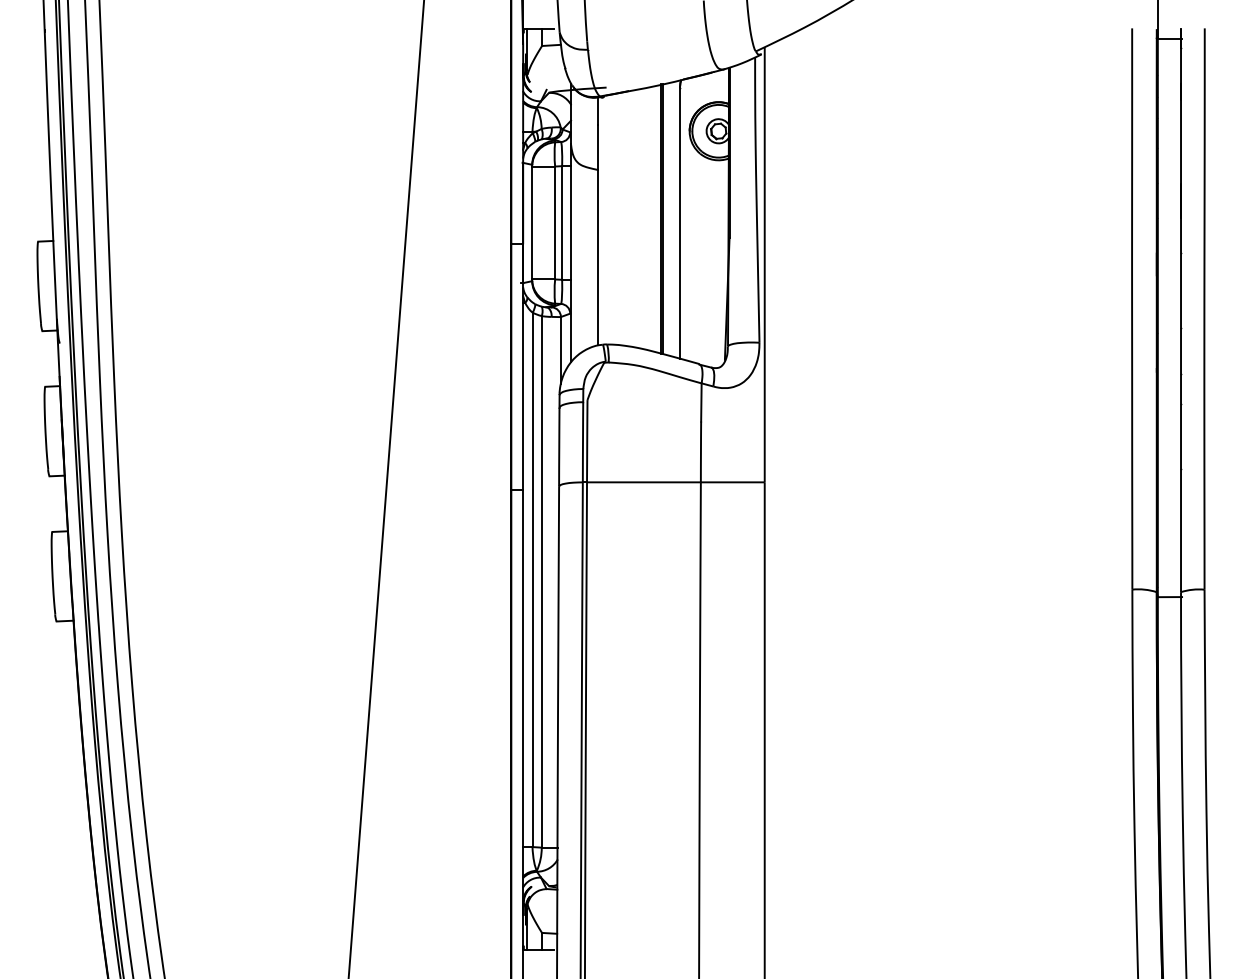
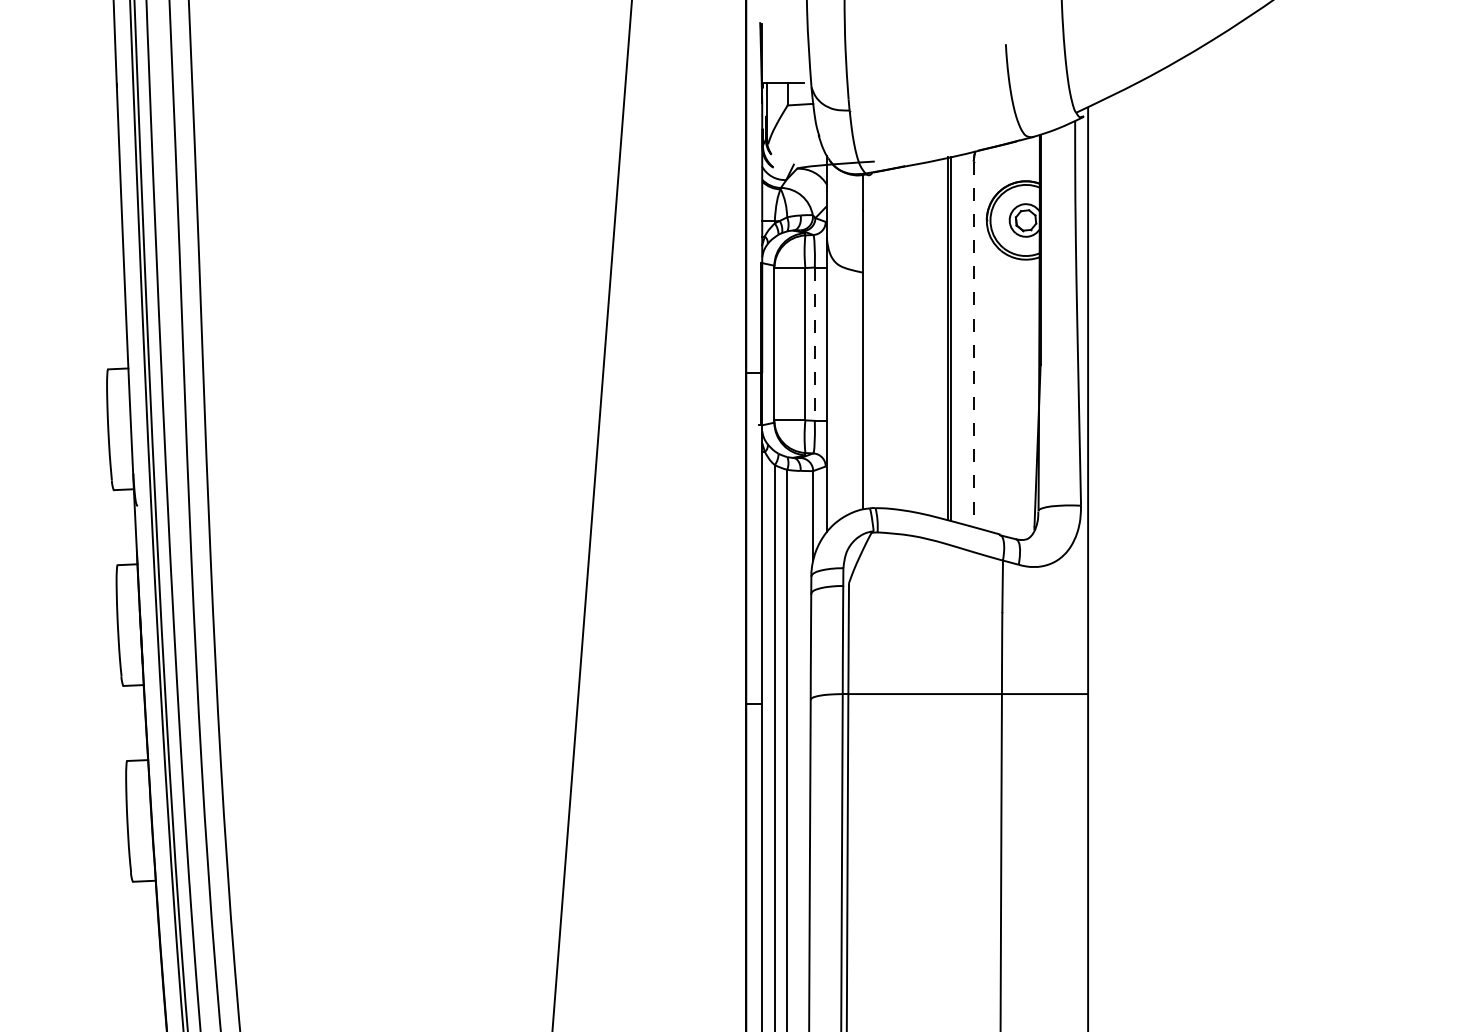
line: (562, 223) -> (815, 344), solid -> dashed
line: (679, 223) -> (973, 344), solid -> dashed

